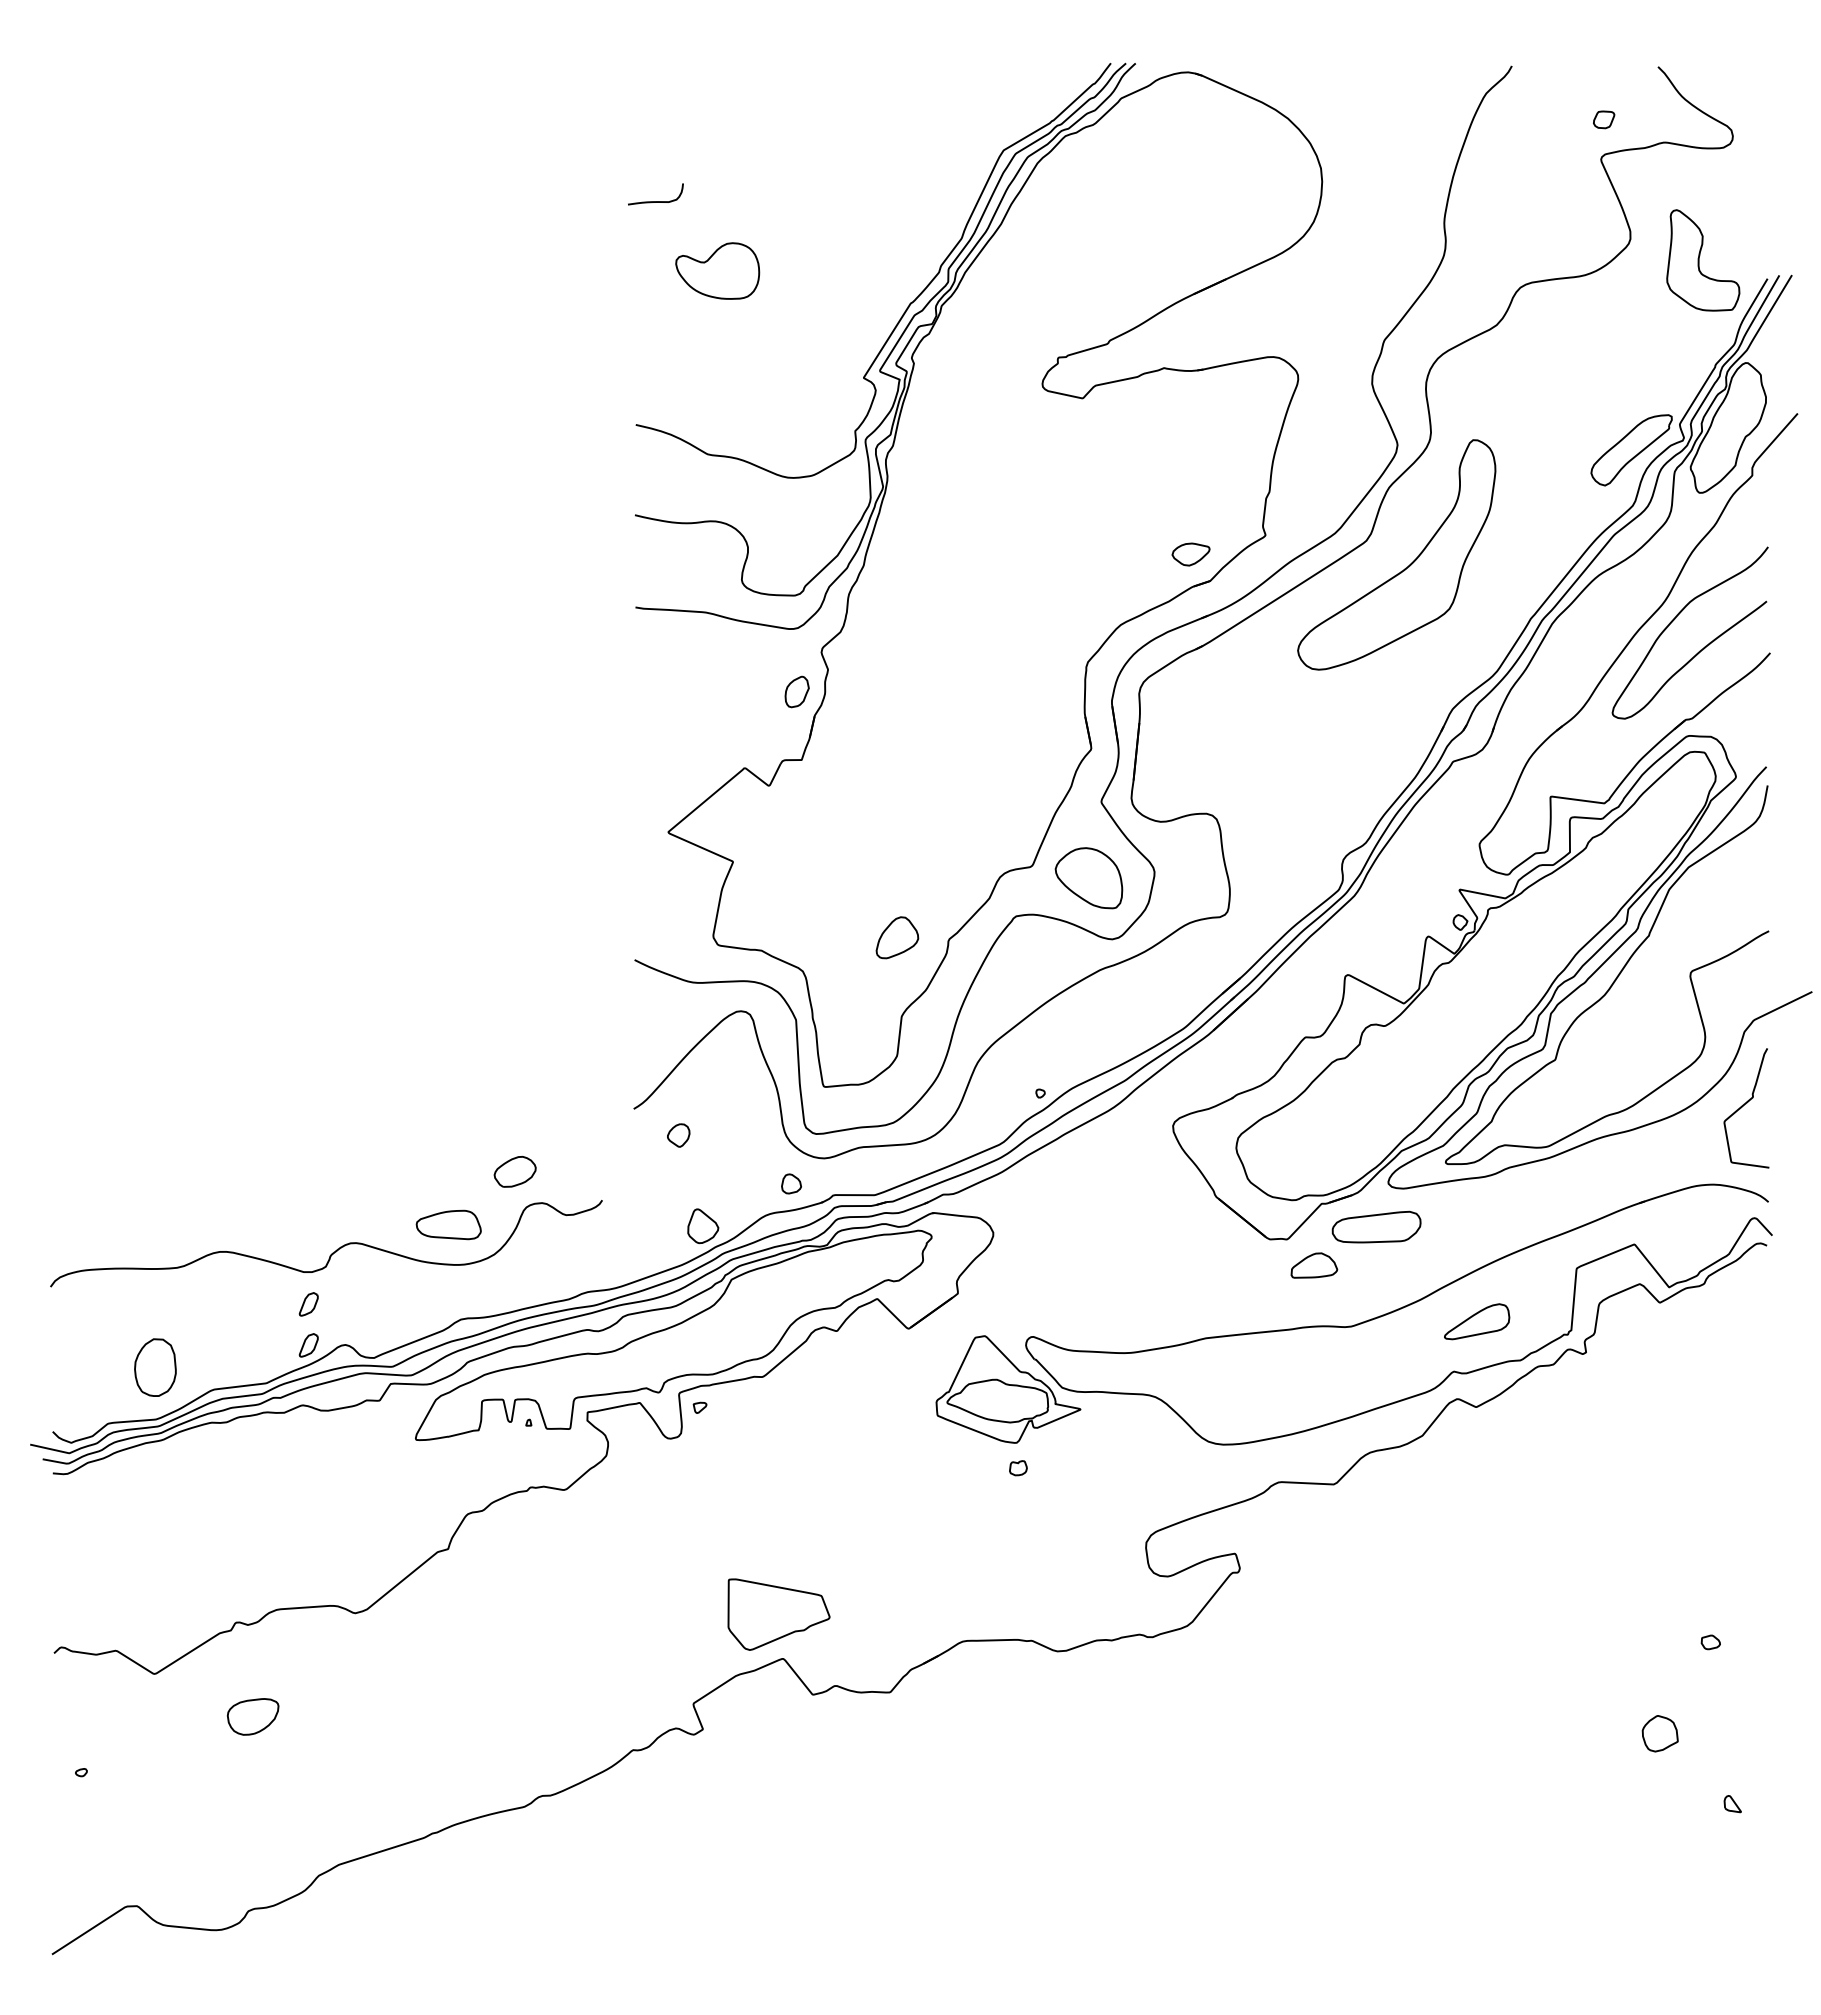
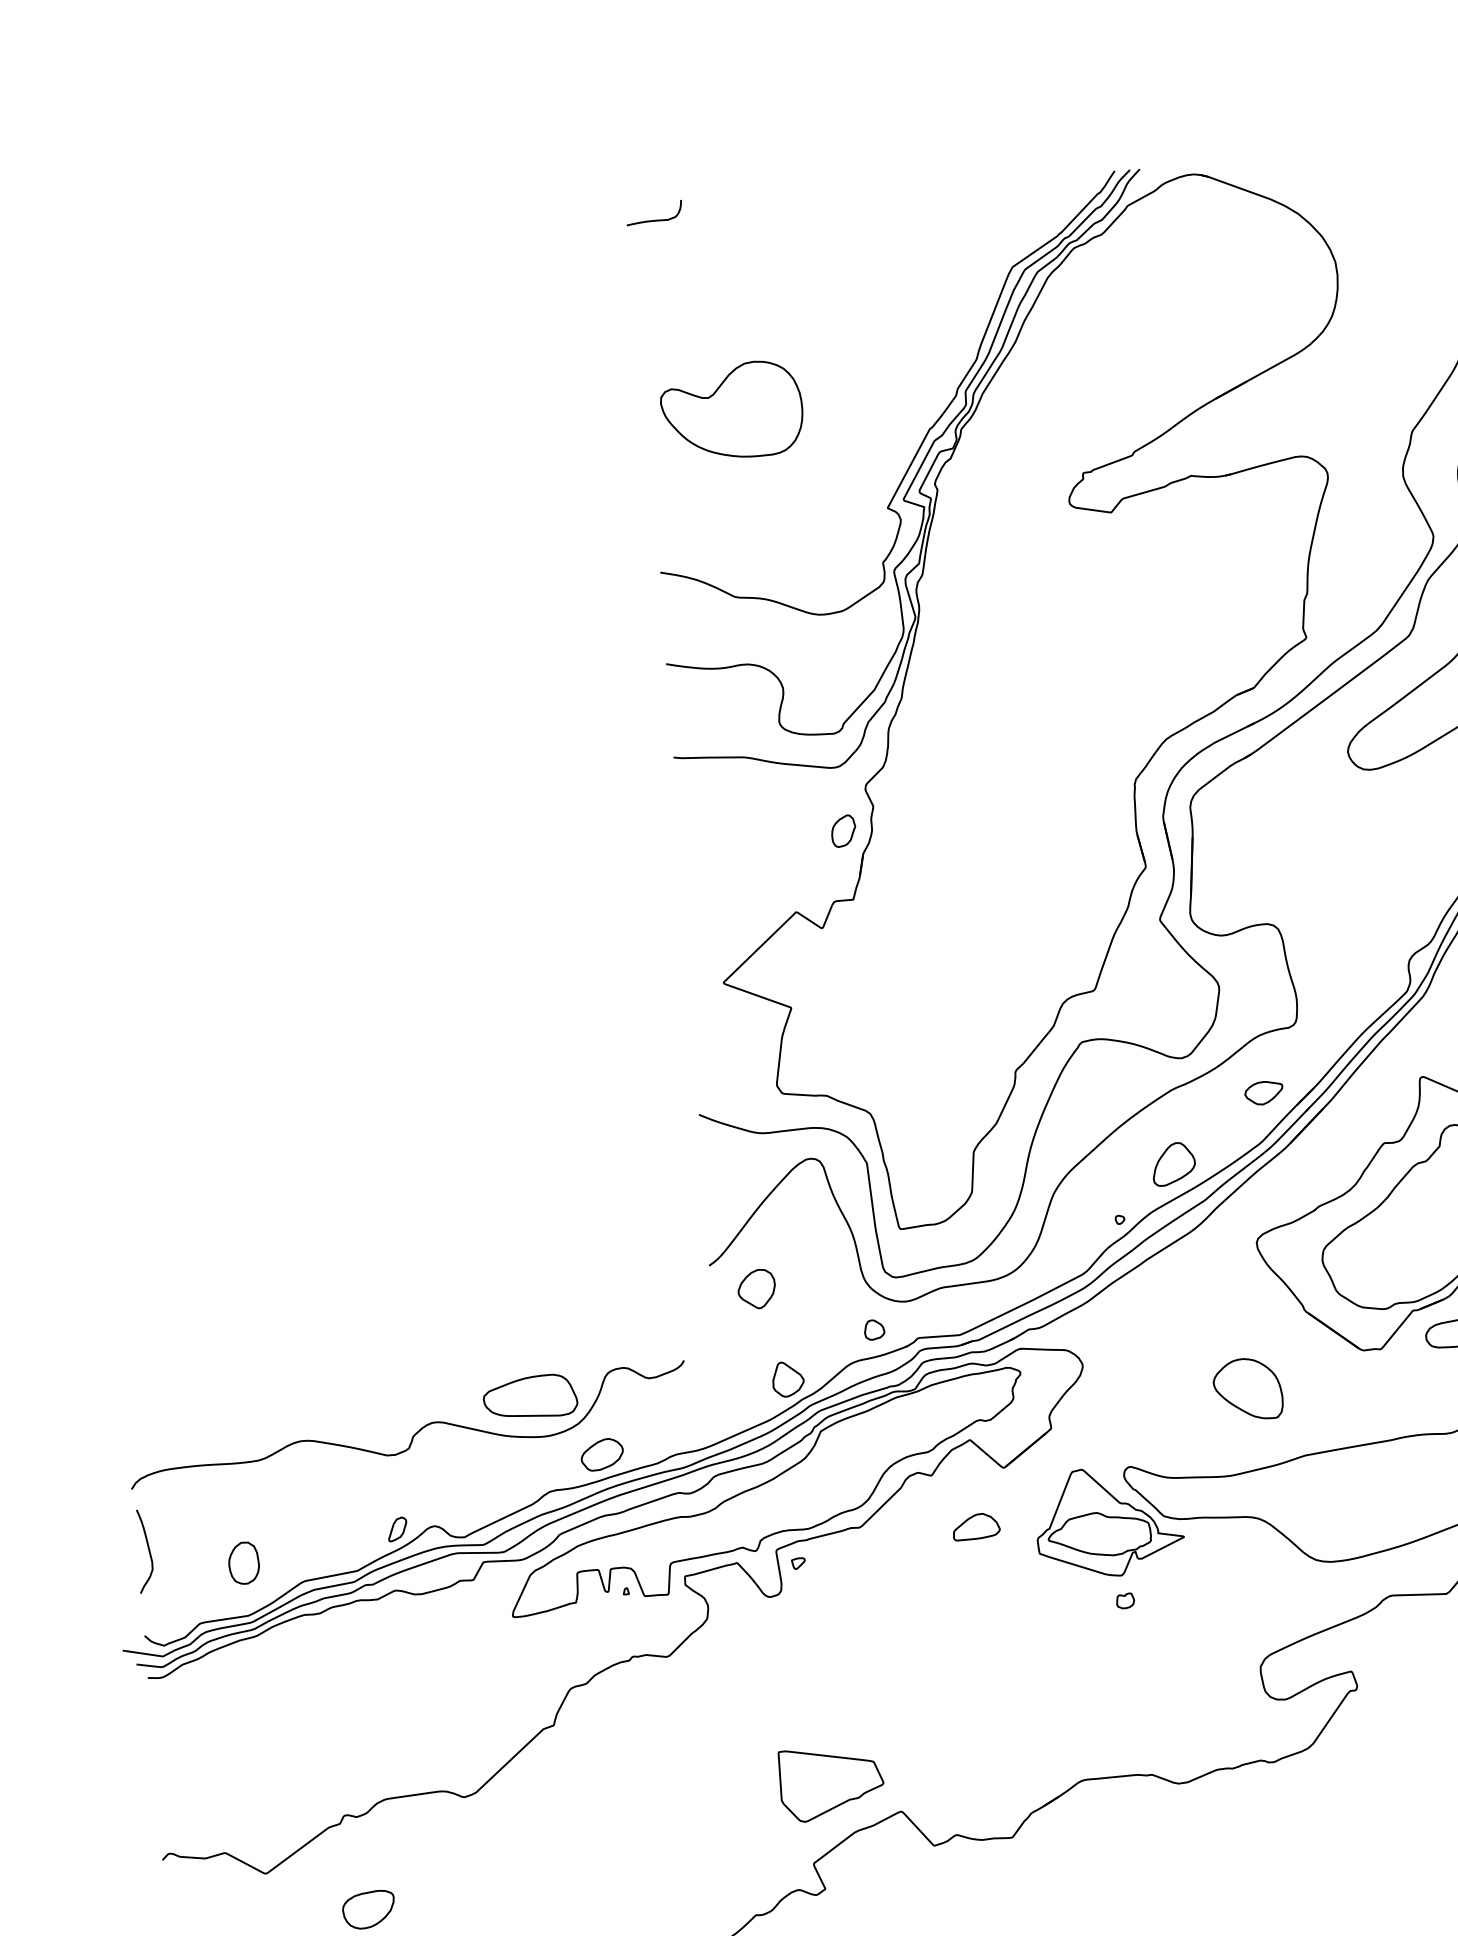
curve: (655, 201) -> (654, 220), moved
part: (717, 270) -> (731, 410), size x1.67
part: (1190, 554) -> (1263, 1093), moved
part: (1088, 878) -> (1247, 1389), moved
part: (897, 937) -> (1173, 1163), moved
part: (678, 1135) -> (756, 1289), size x1.67
part: (514, 1171) -> (601, 1454), moved
part: (448, 1224) -> (530, 1396), size x1.43
part: (1314, 1265) -> (976, 1526), moved
part: (308, 1304) -> (394, 1487), removed
curve: (62, 1348) -> (148, 1550), added
part: (155, 1367) -> (243, 1563), size x0.71
part: (778, 1614) -> (831, 1783), moved

